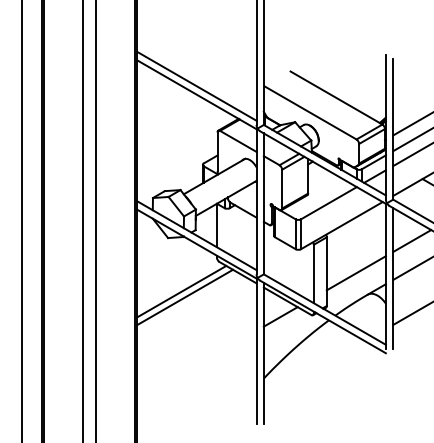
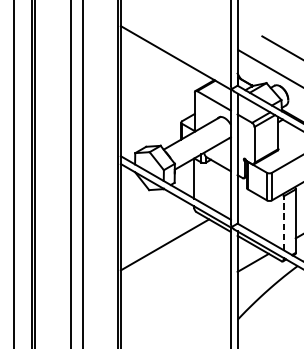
line: (196, 85) -> (175, 49), removed
line: (313, 273) -> (283, 222), solid -> dashed
line: (181, 291) -> (161, 239), removed

